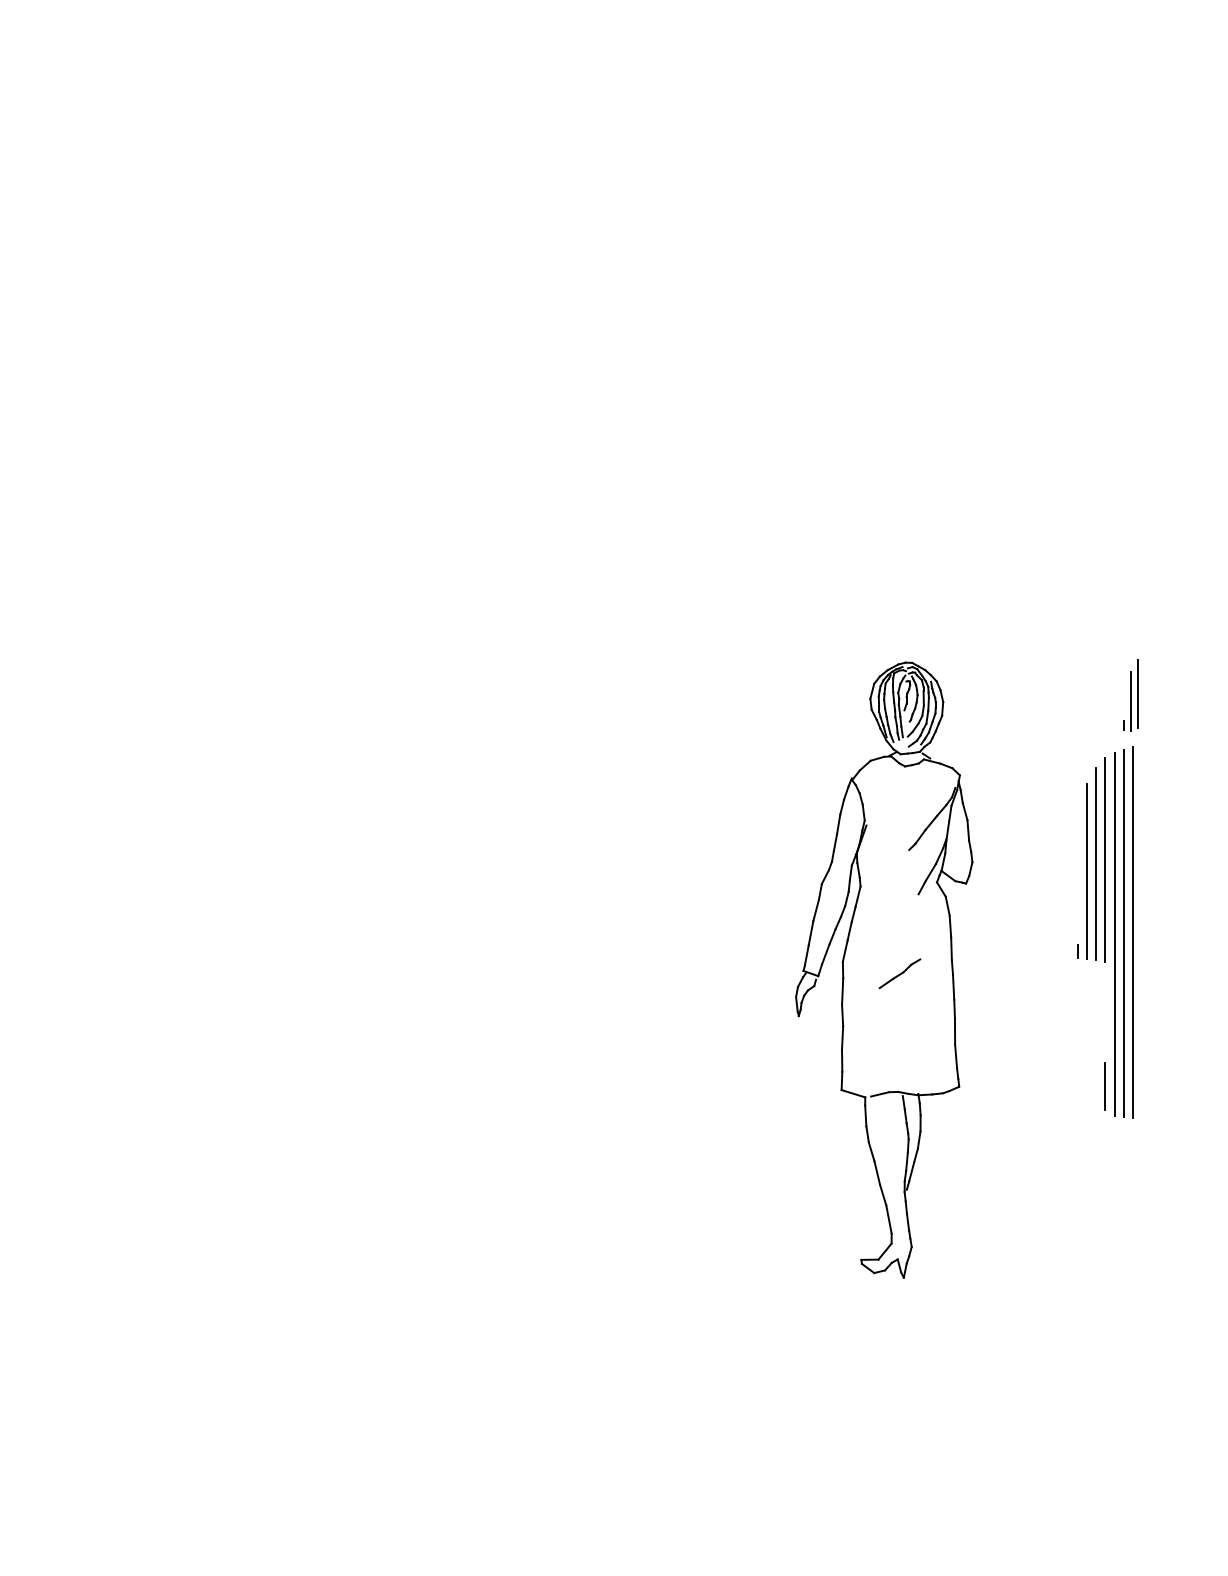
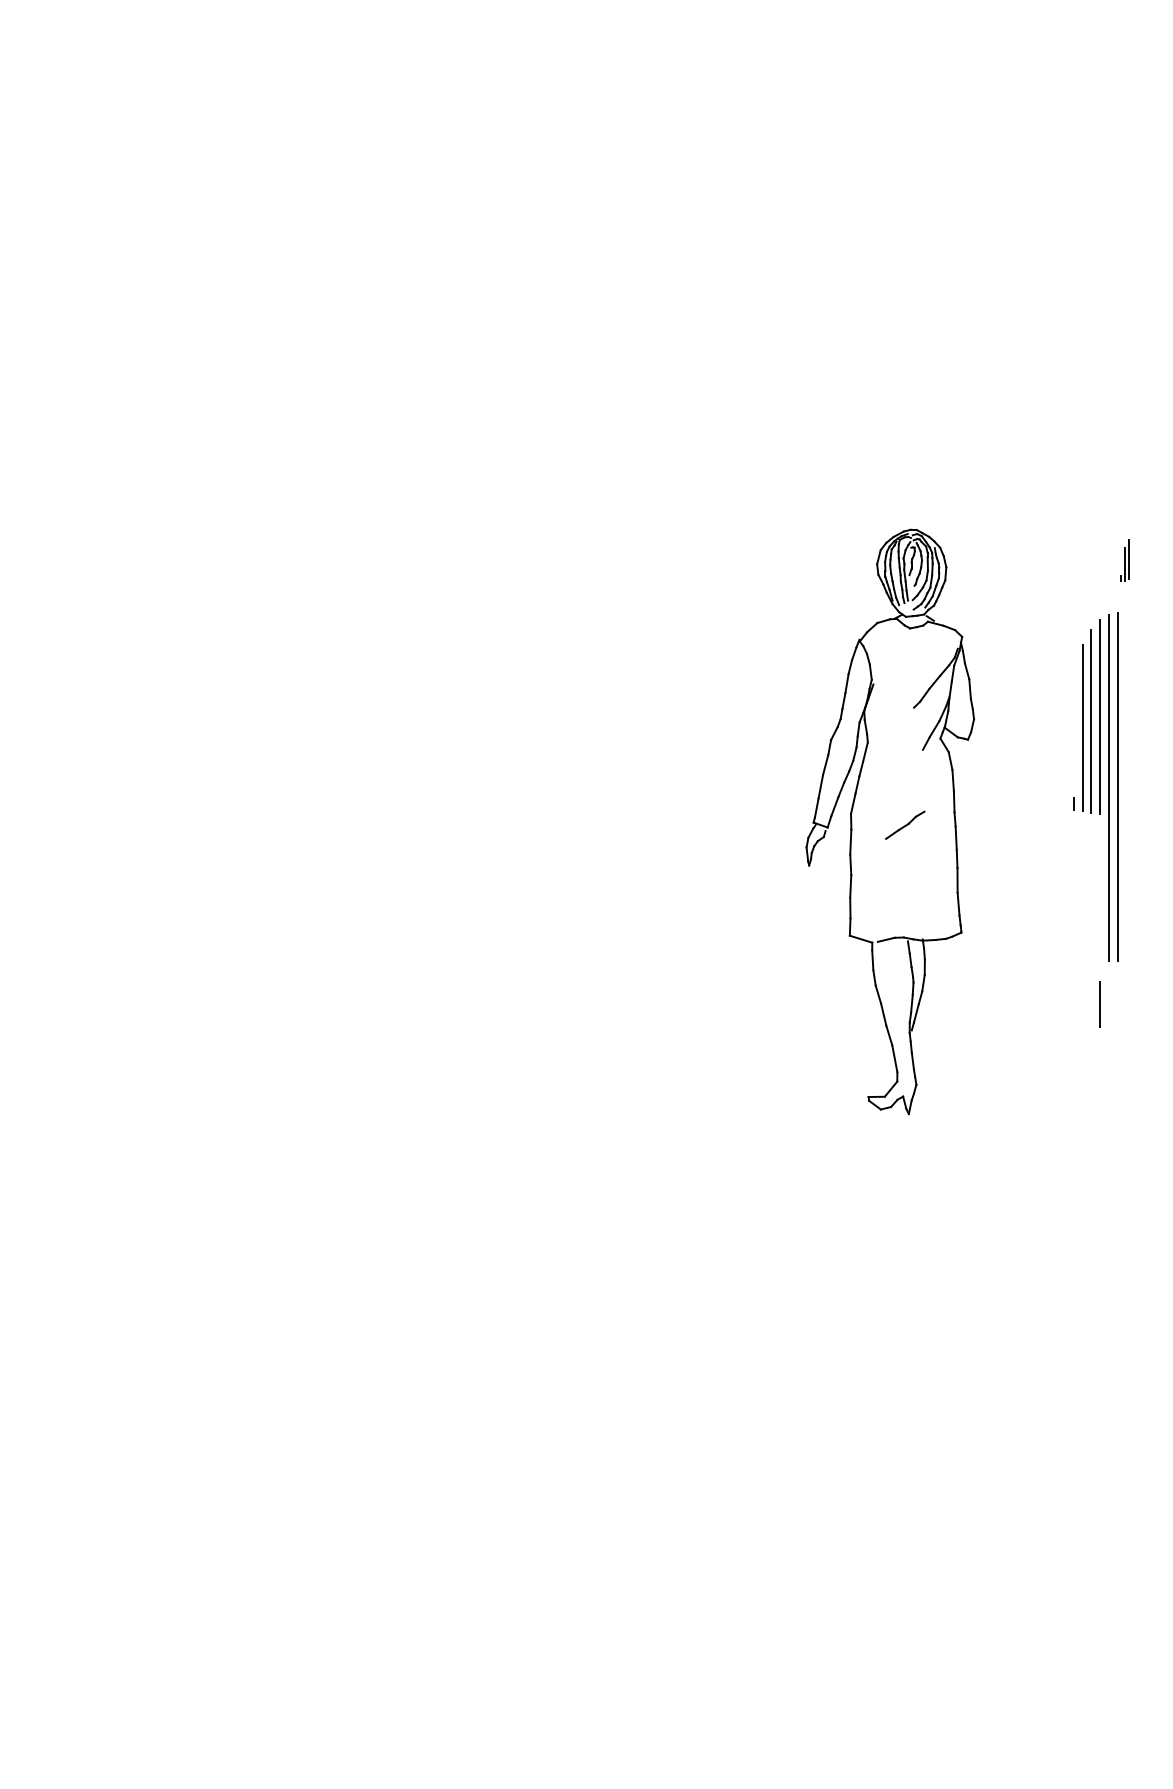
part: (1130, 694) -> (1124, 560), size x0.6
line: (1132, 931) -> (1126, 785), removed
line: (1104, 1086) -> (1099, 1004), moved

